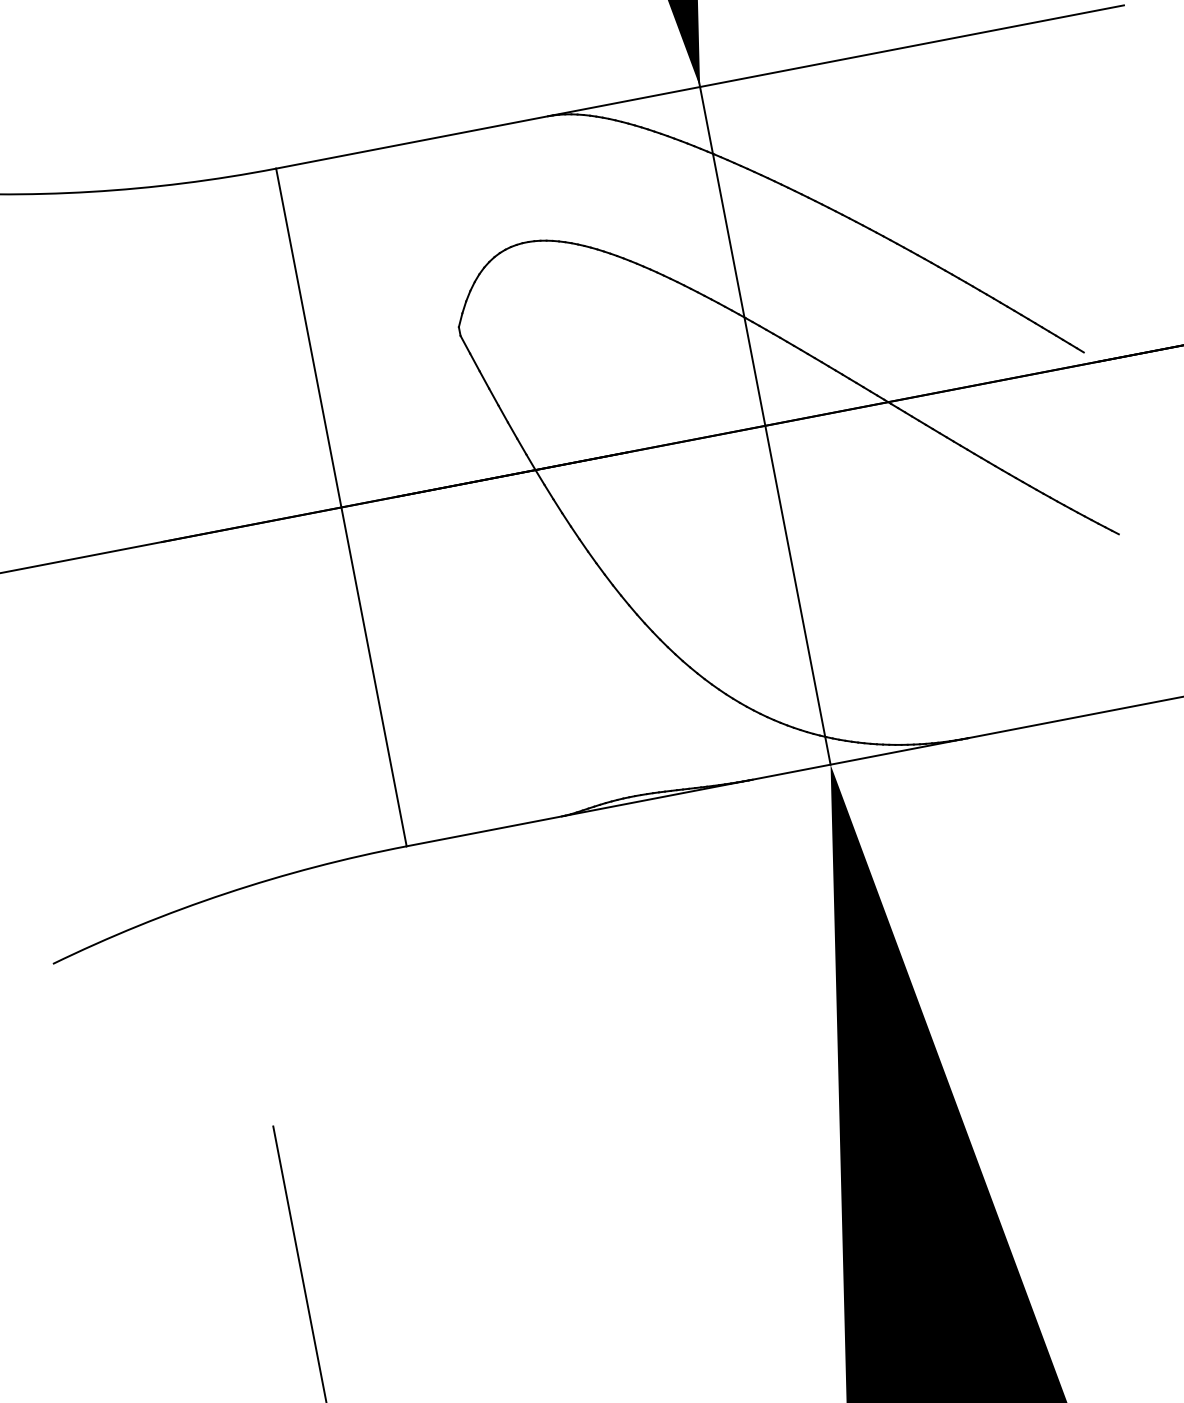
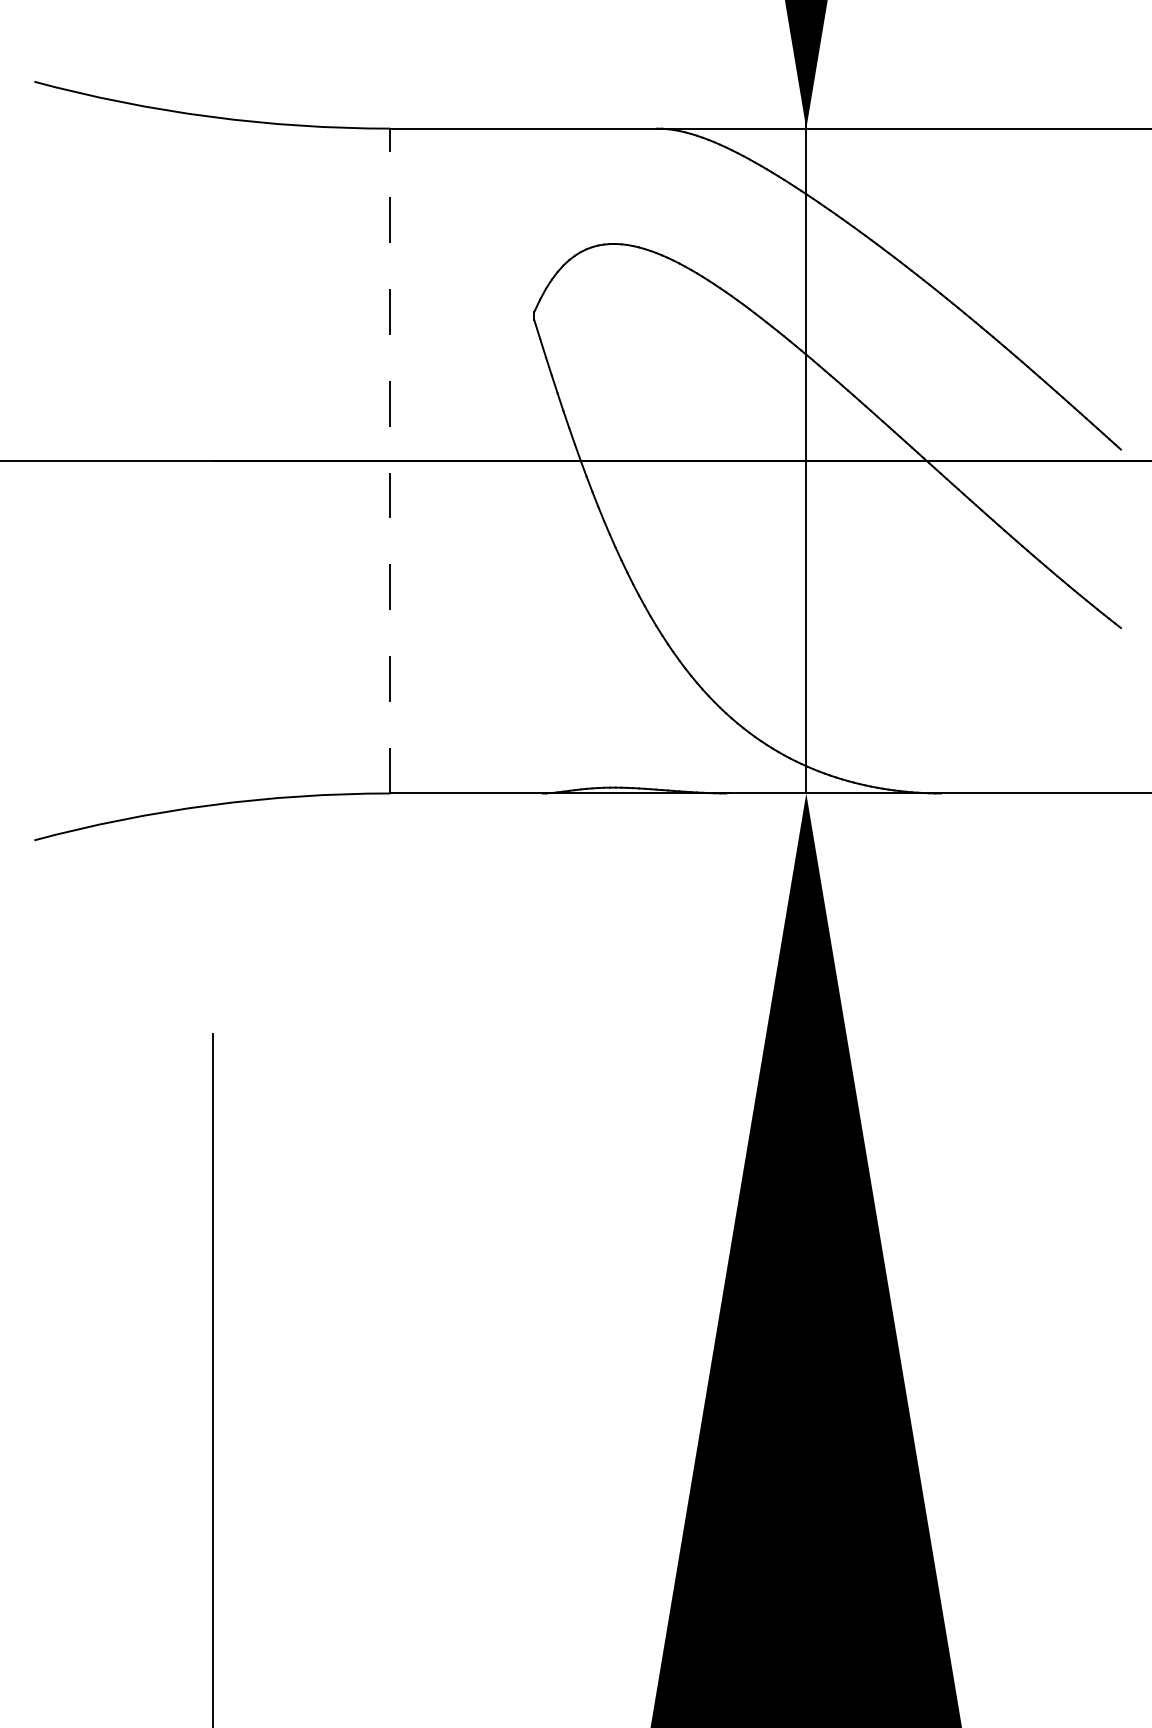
line: (341, 506) -> (390, 460), solid -> dashed

